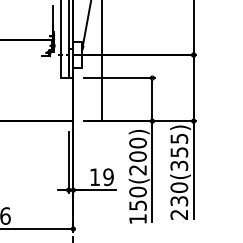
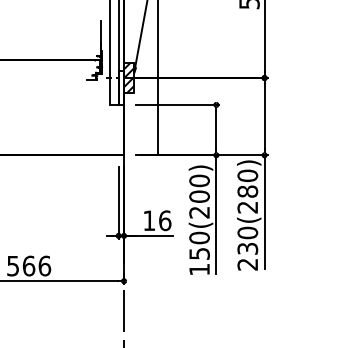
hatch: (78, 54) -> (129, 77), added
text: (179, 152) -> (247, 191), 230(355) -> 230(280)
text: (108, 177) -> (165, 220), 19 -> 16

